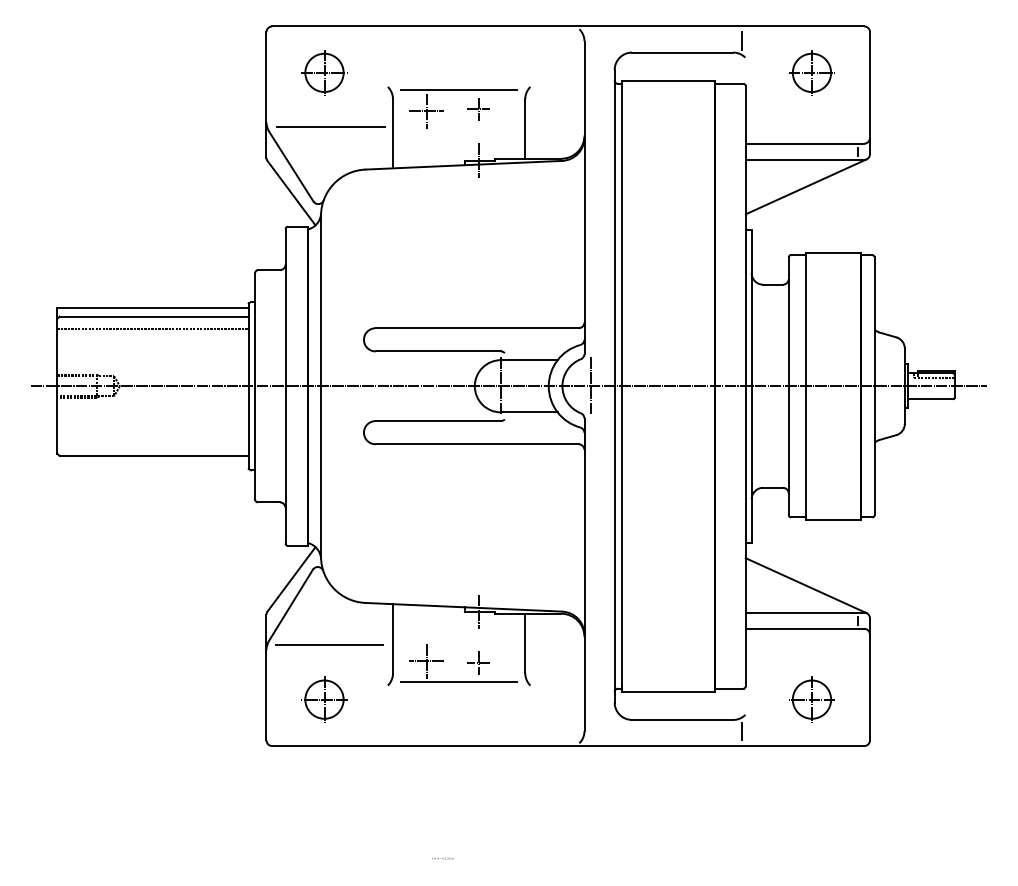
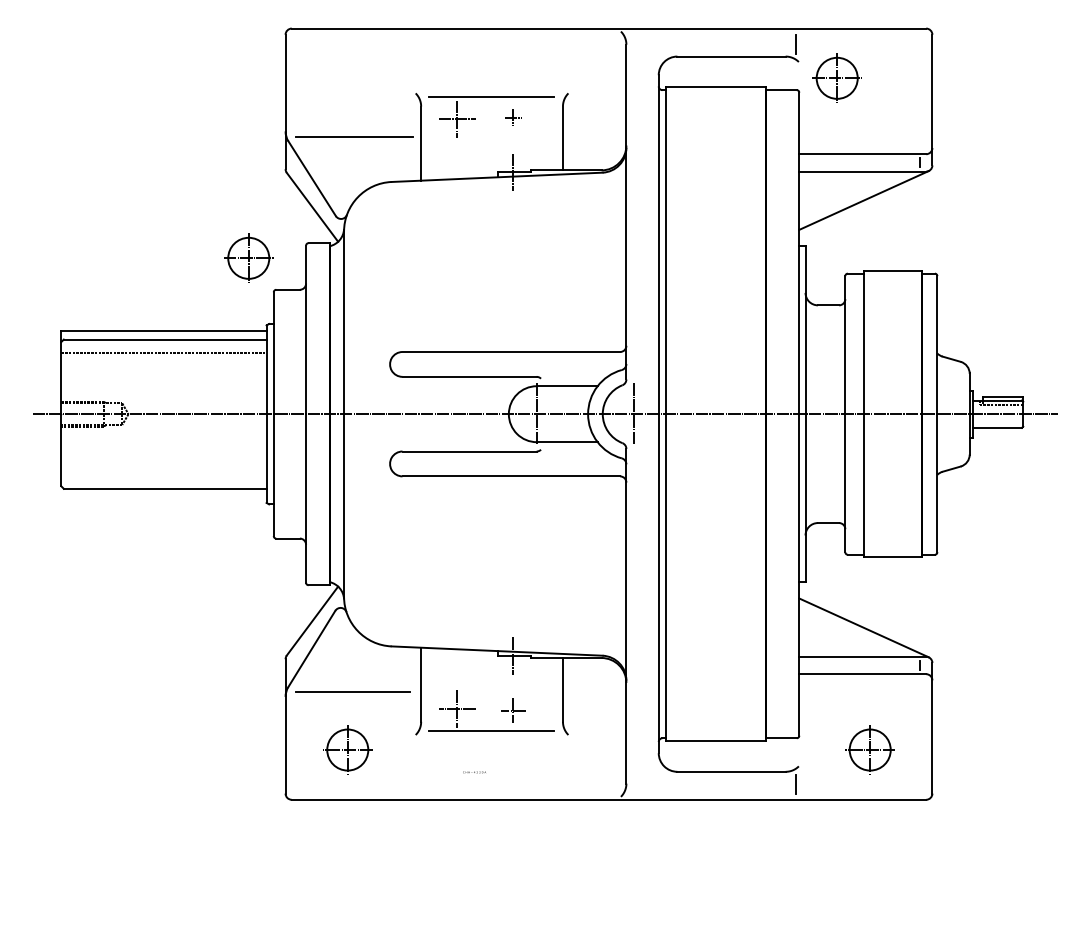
part: (324, 72) -> (248, 257), moved
part: (811, 72) -> (836, 77), moved
part: (479, 109) -> (513, 117), size x0.7
text: (442, 858) -> (474, 772), moved

